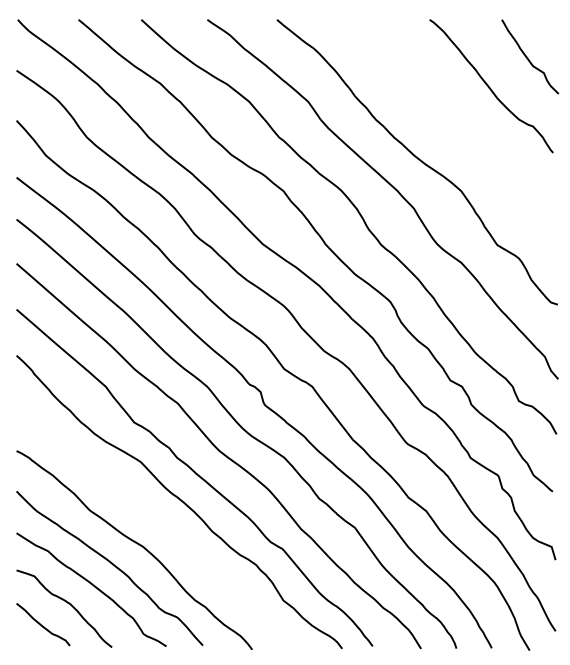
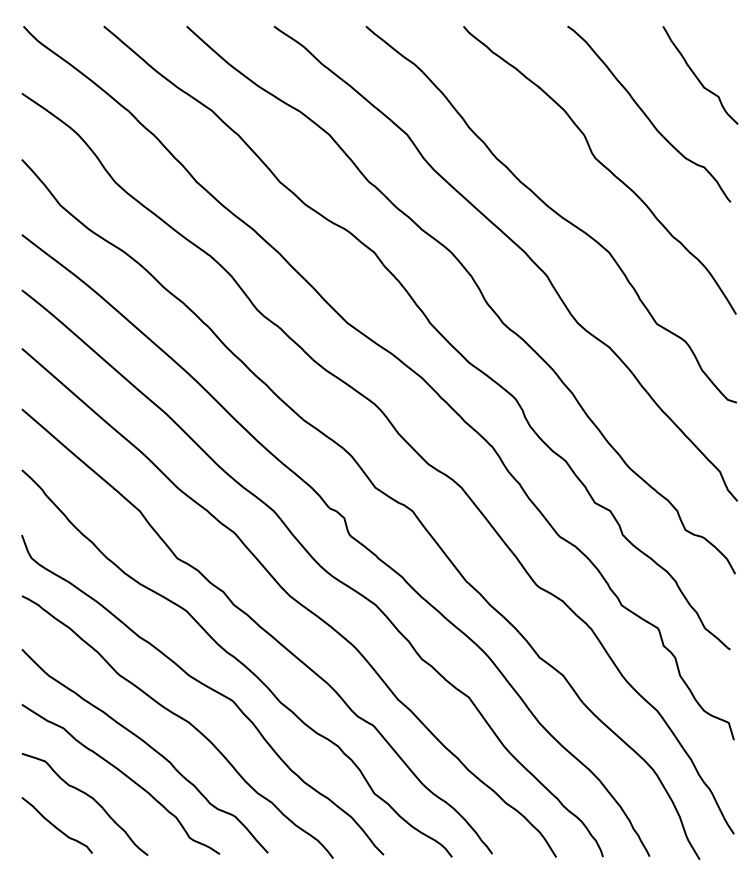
curve: (455, 125) -> (601, 165), added
curve: (156, 520) -> (206, 687), added

